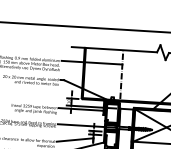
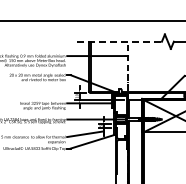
line: (114, 49) -> (119, 41), solid -> dashed

